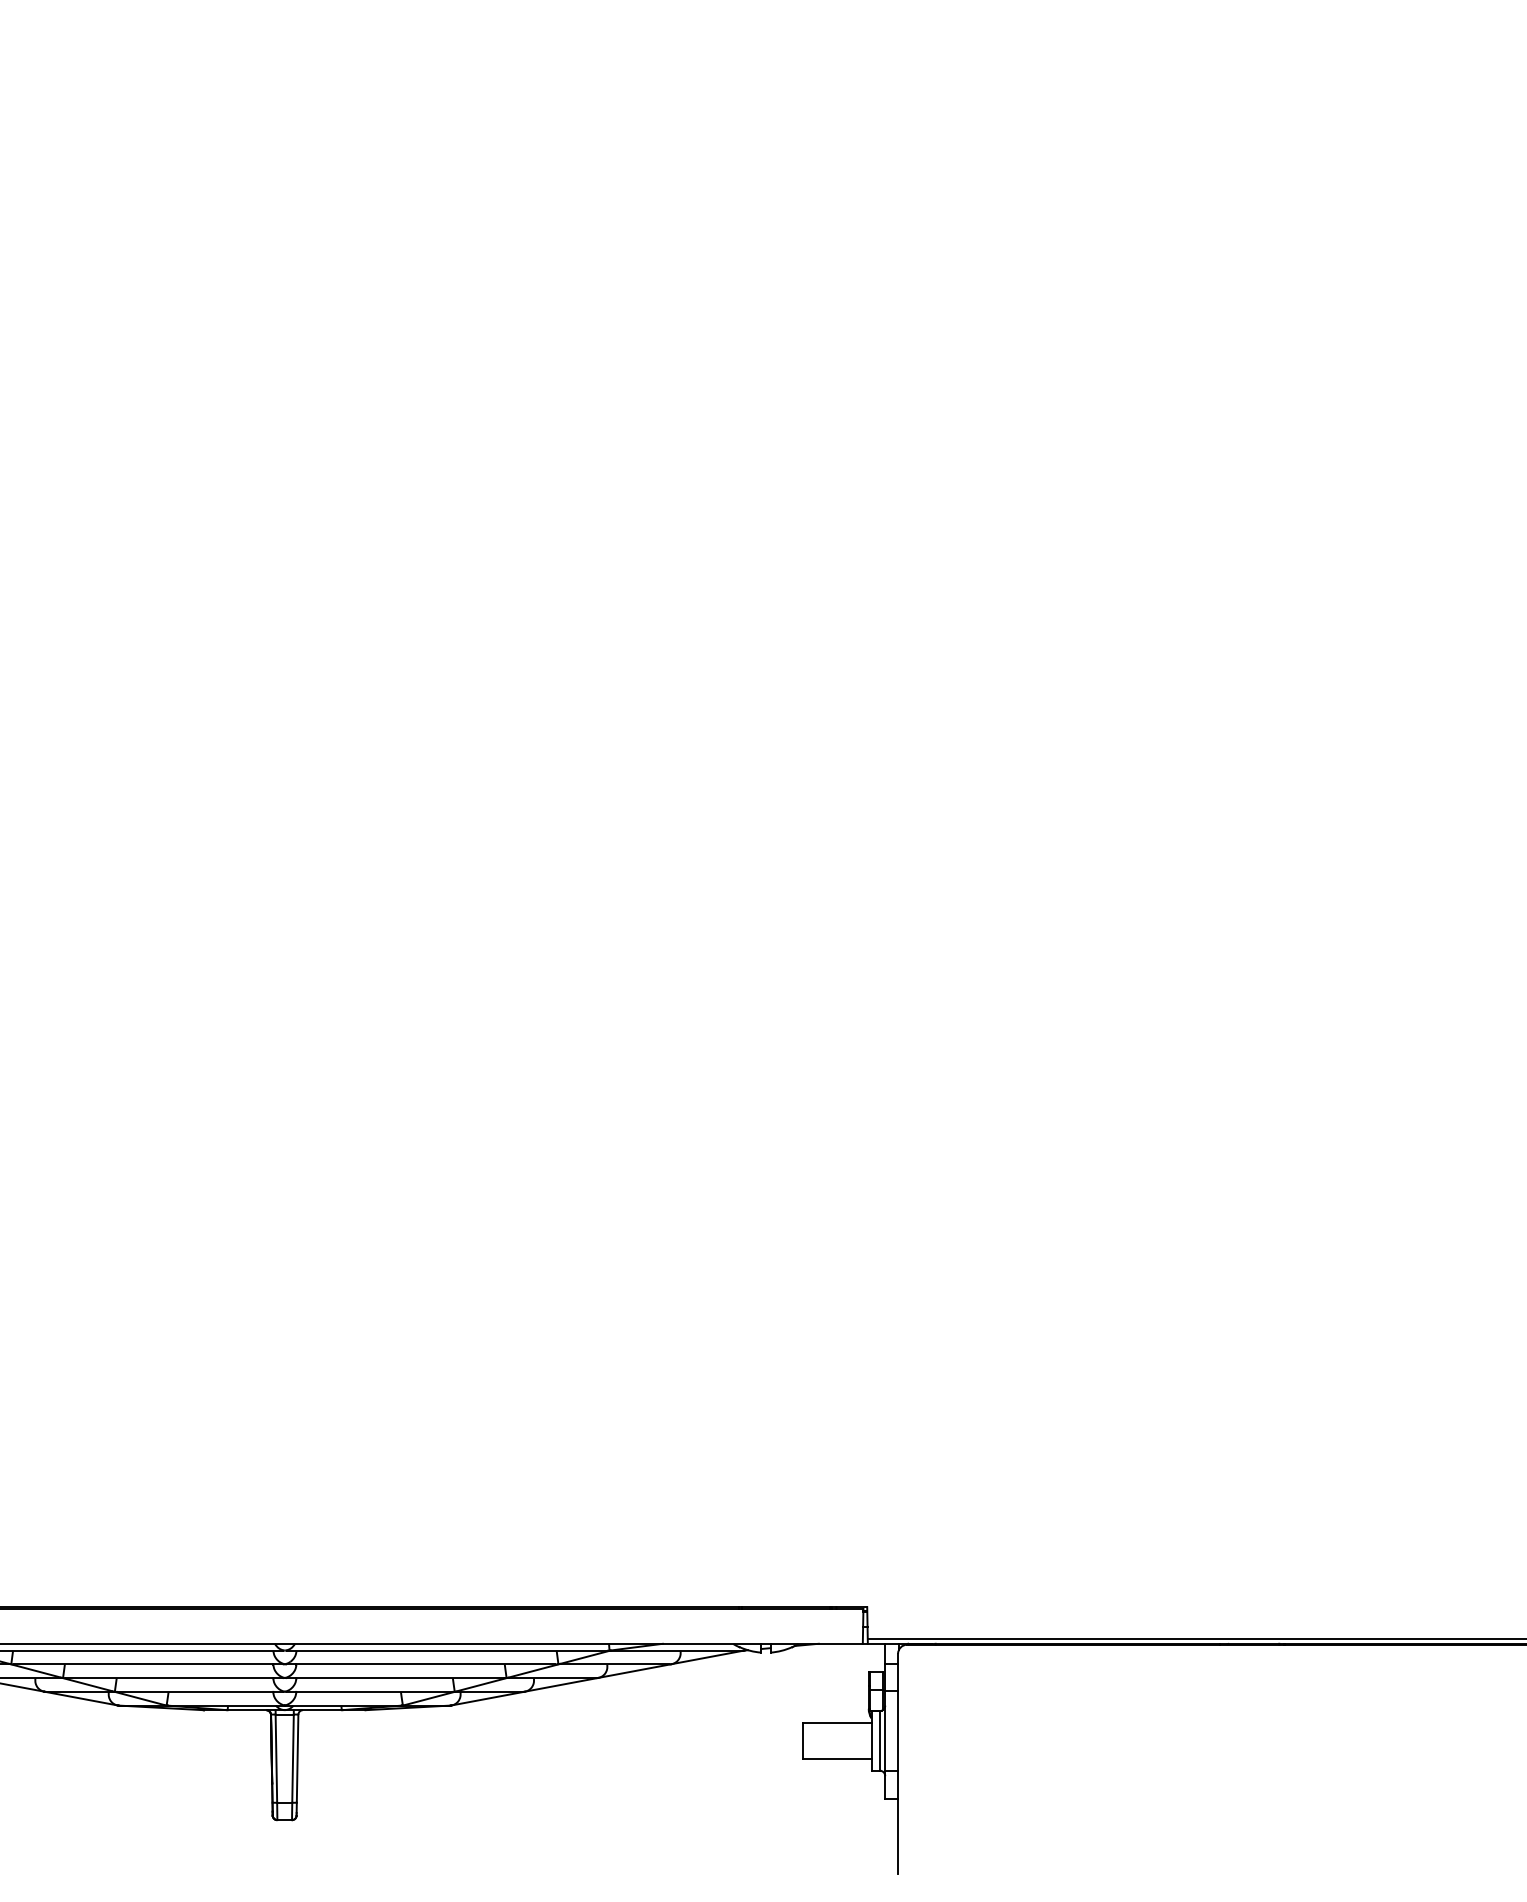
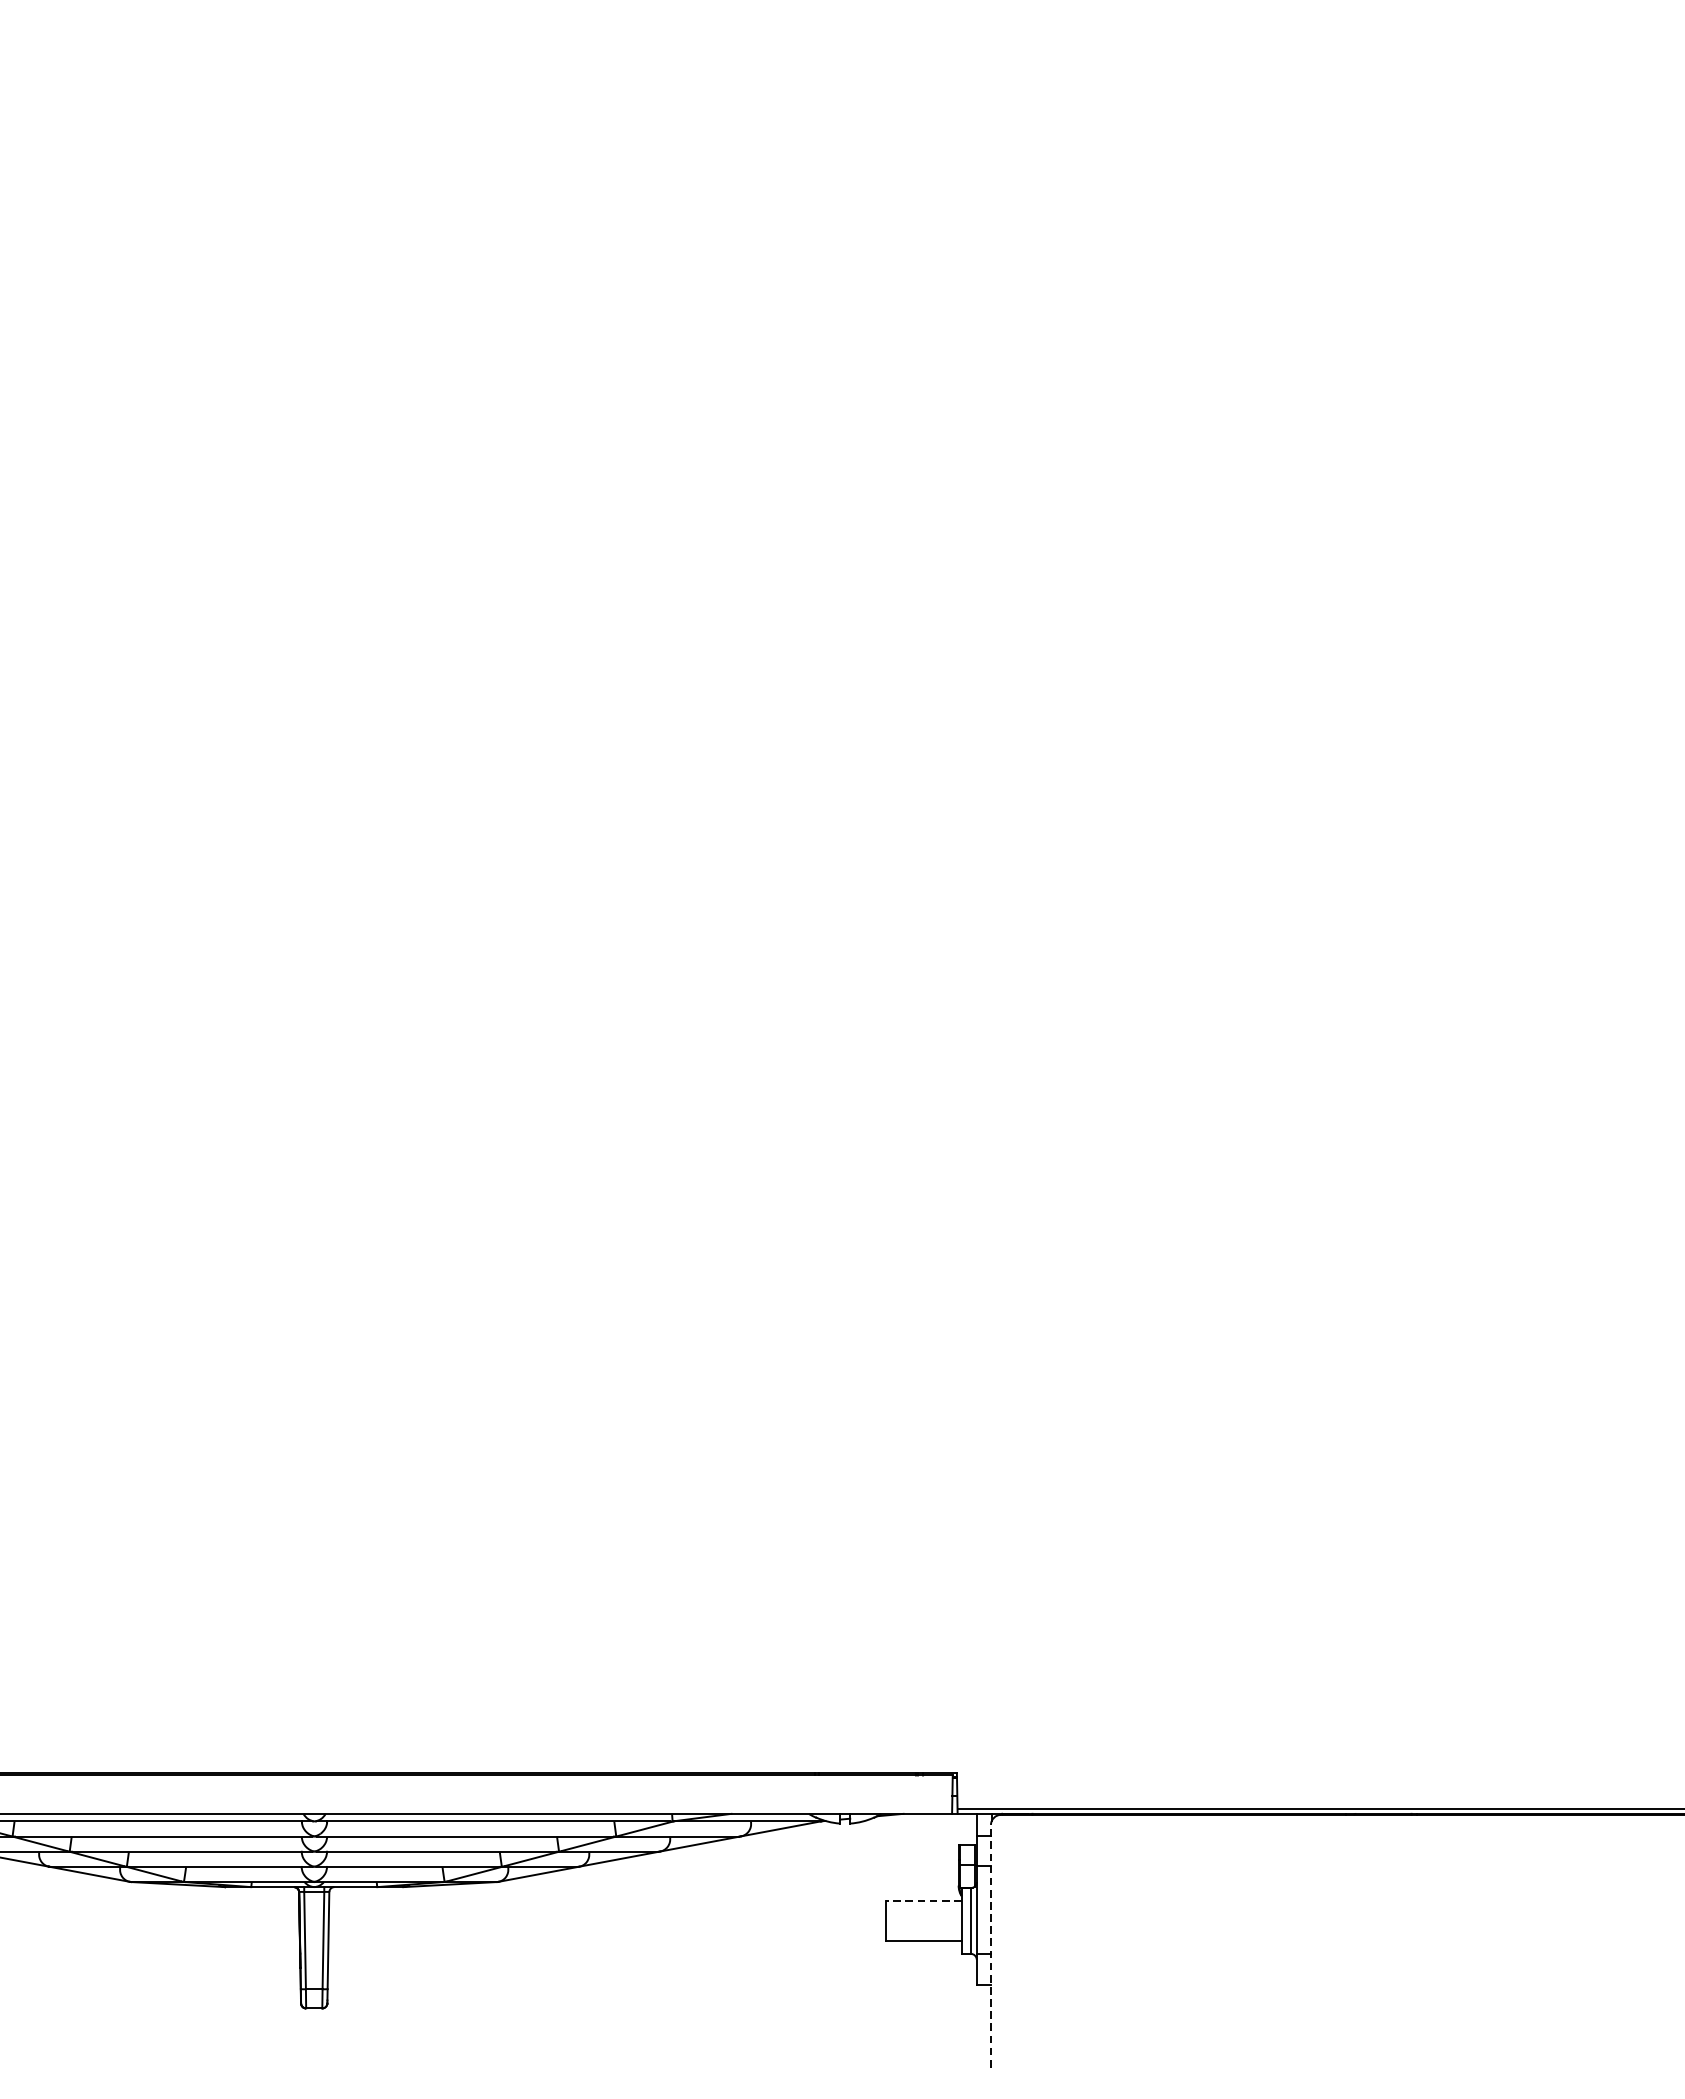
line: (836, 1722) -> (923, 1900), solid -> dashed
line: (898, 1763) -> (991, 1945), solid -> dashed

